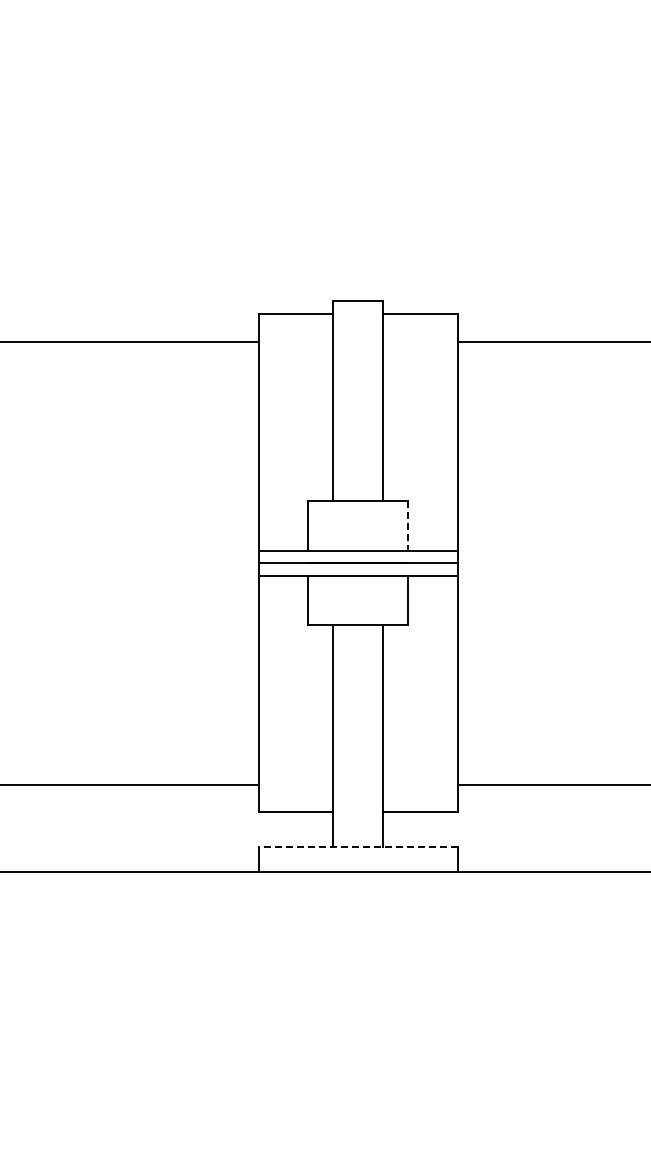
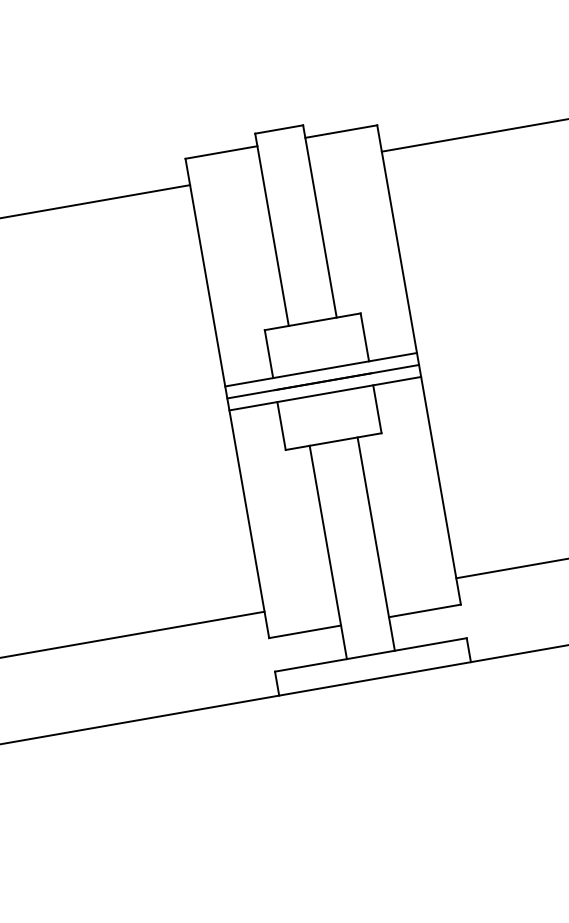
line: (407, 525) -> (364, 337), dashed -> solid
line: (358, 846) -> (371, 654), dashed -> solid

